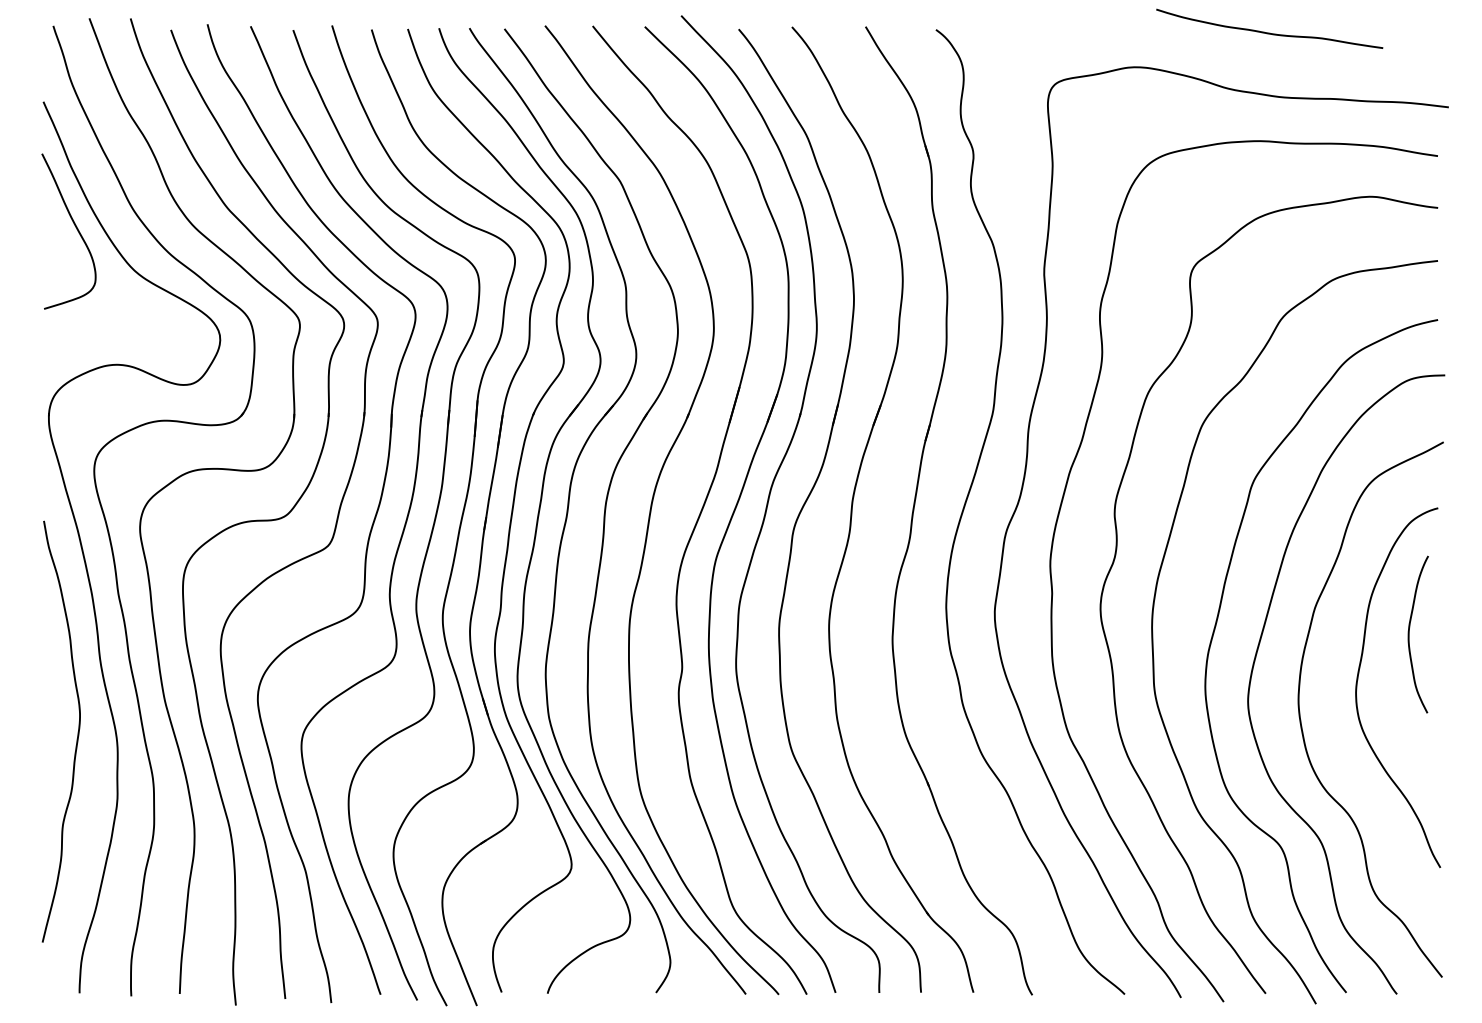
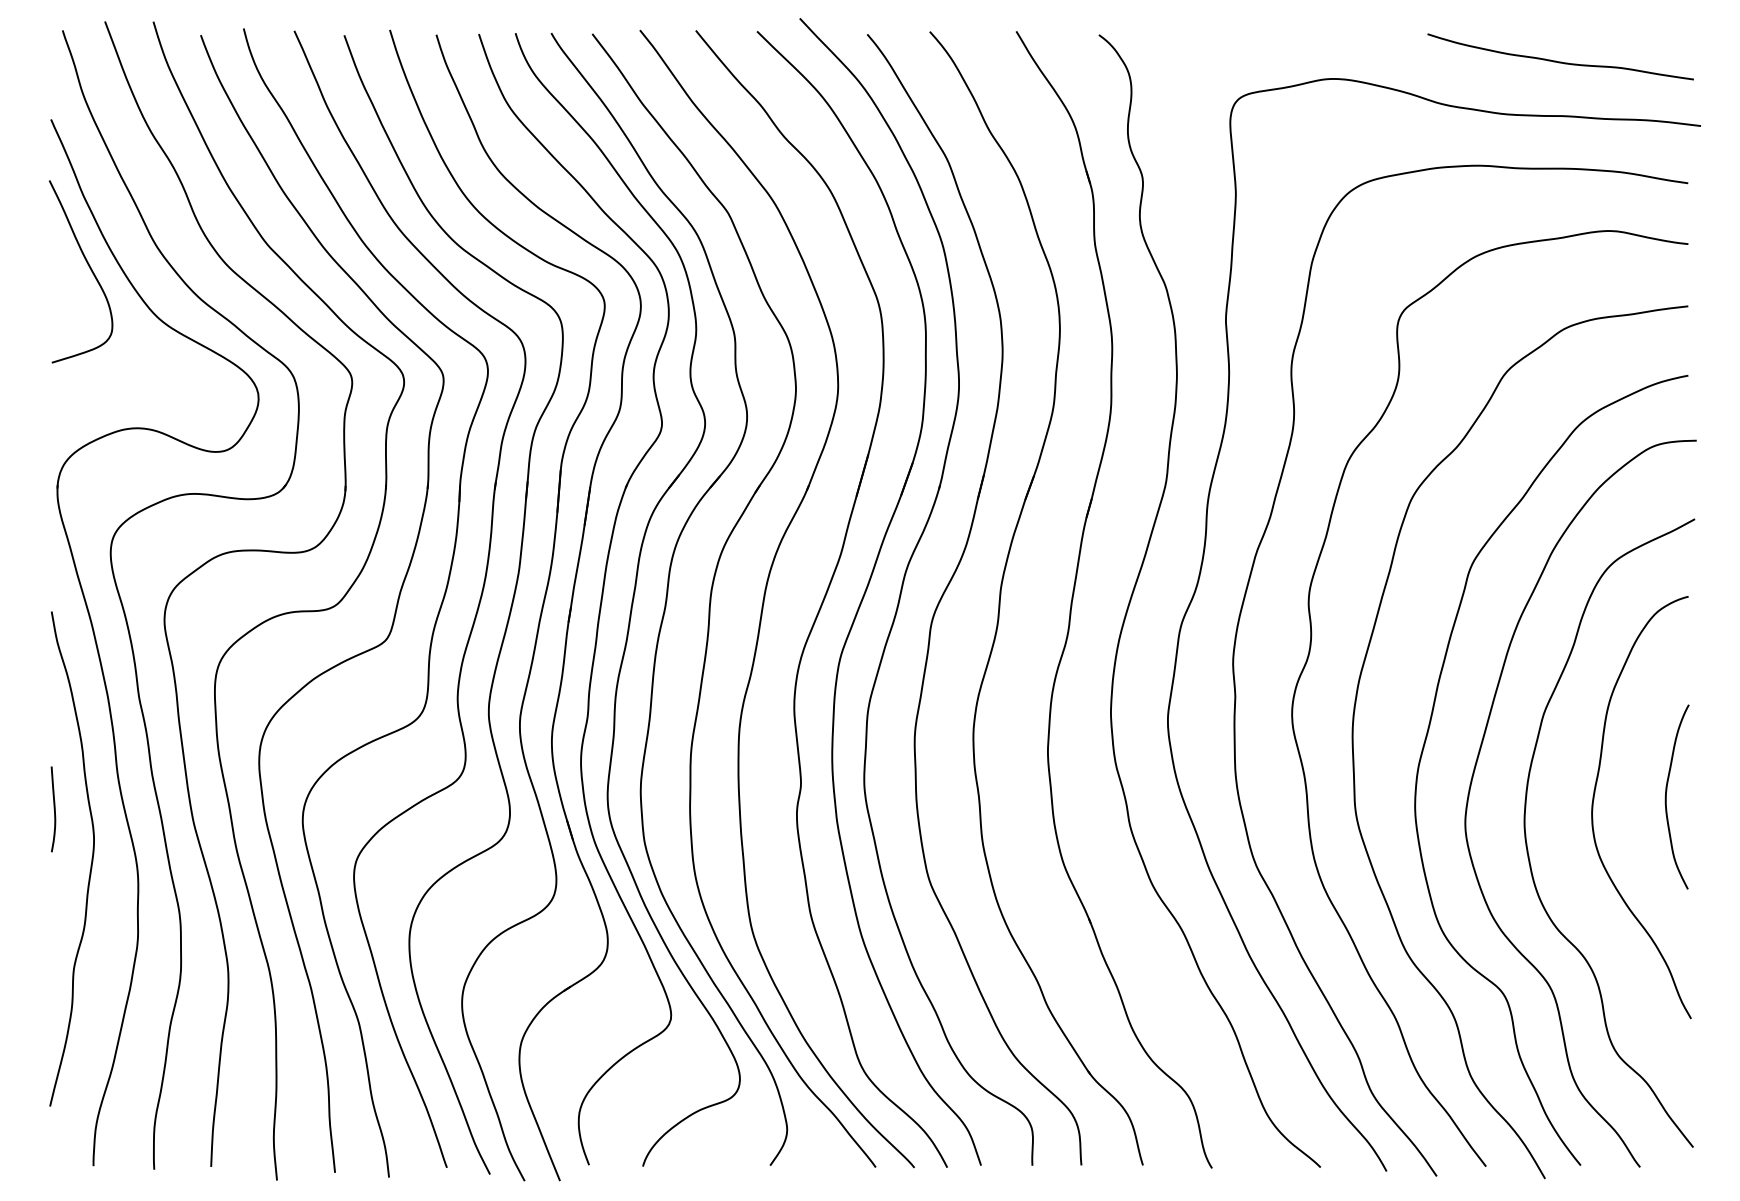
curve: (1269, 32) -> (1560, 61), moved
curve: (1409, 634) -> (1666, 796), moved
curve: (45, 689) -> (53, 809), added

